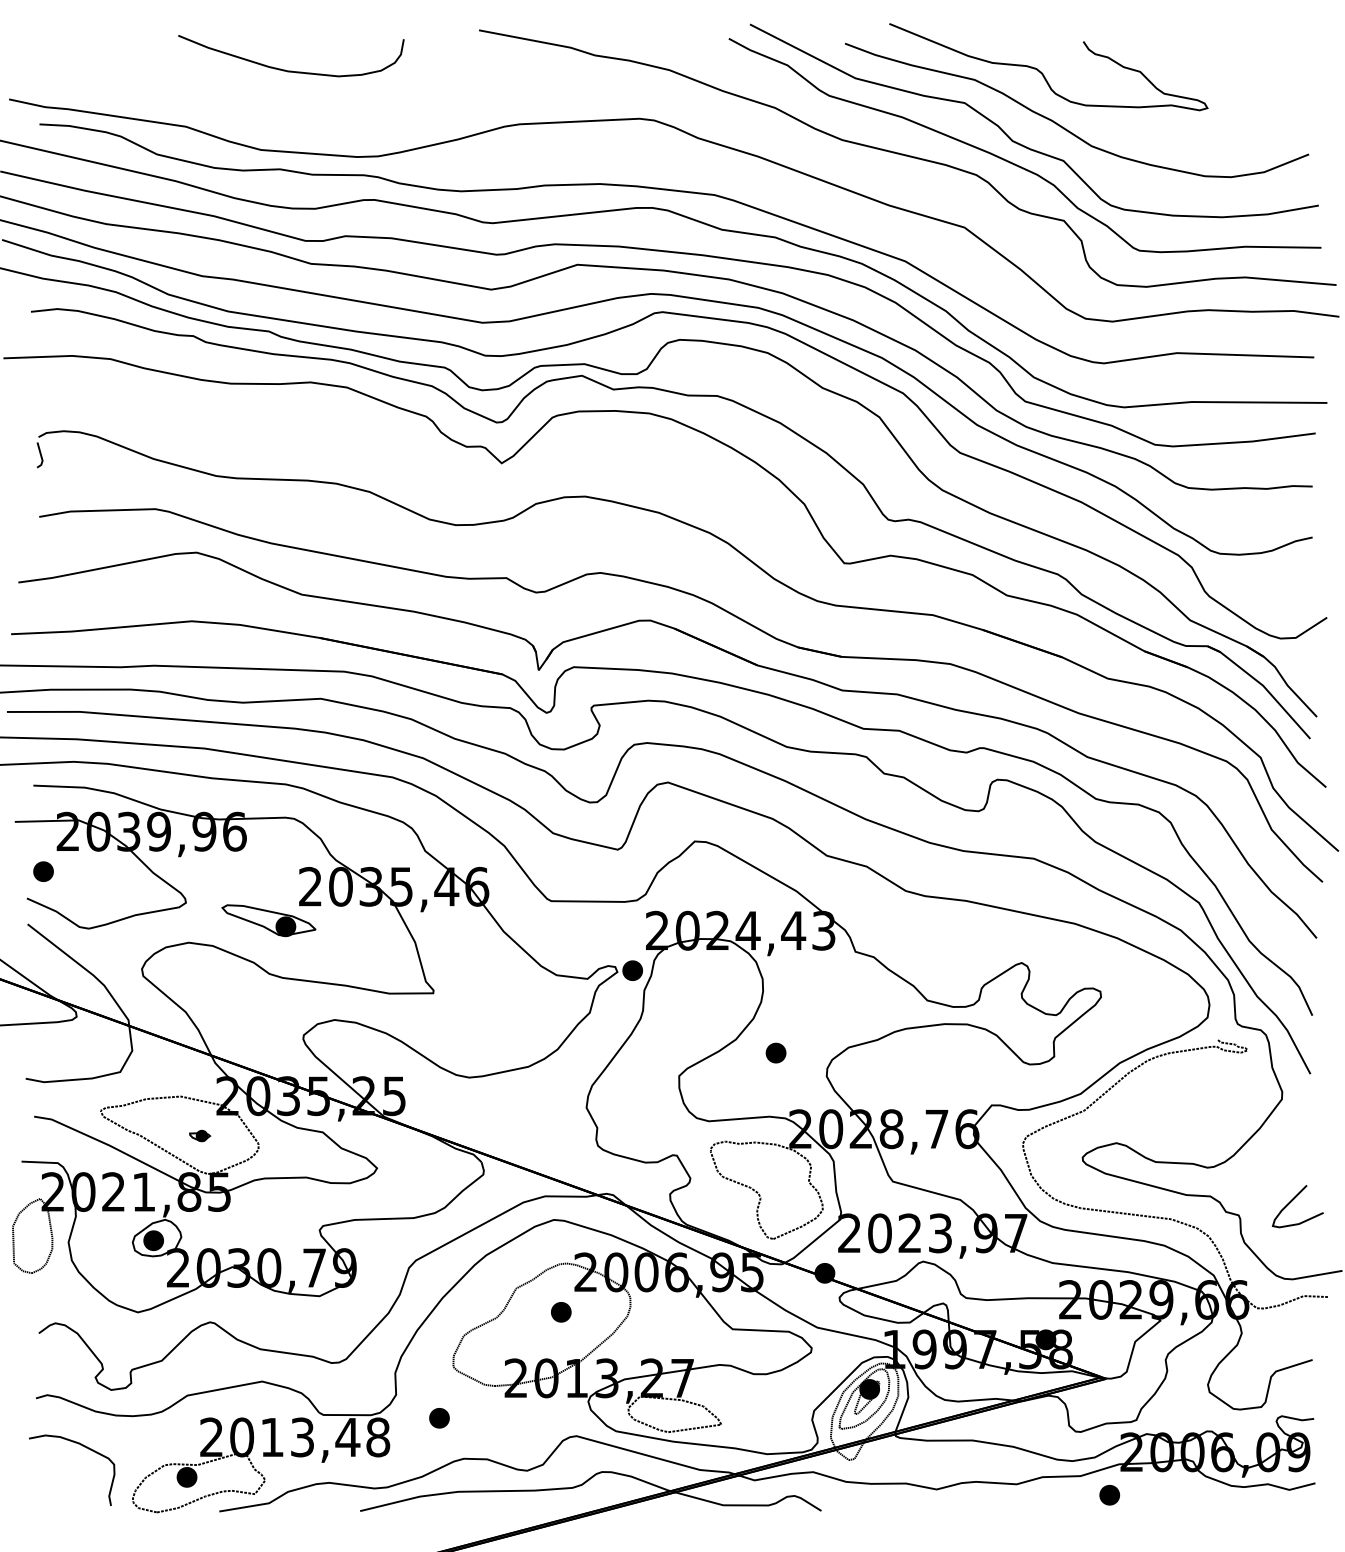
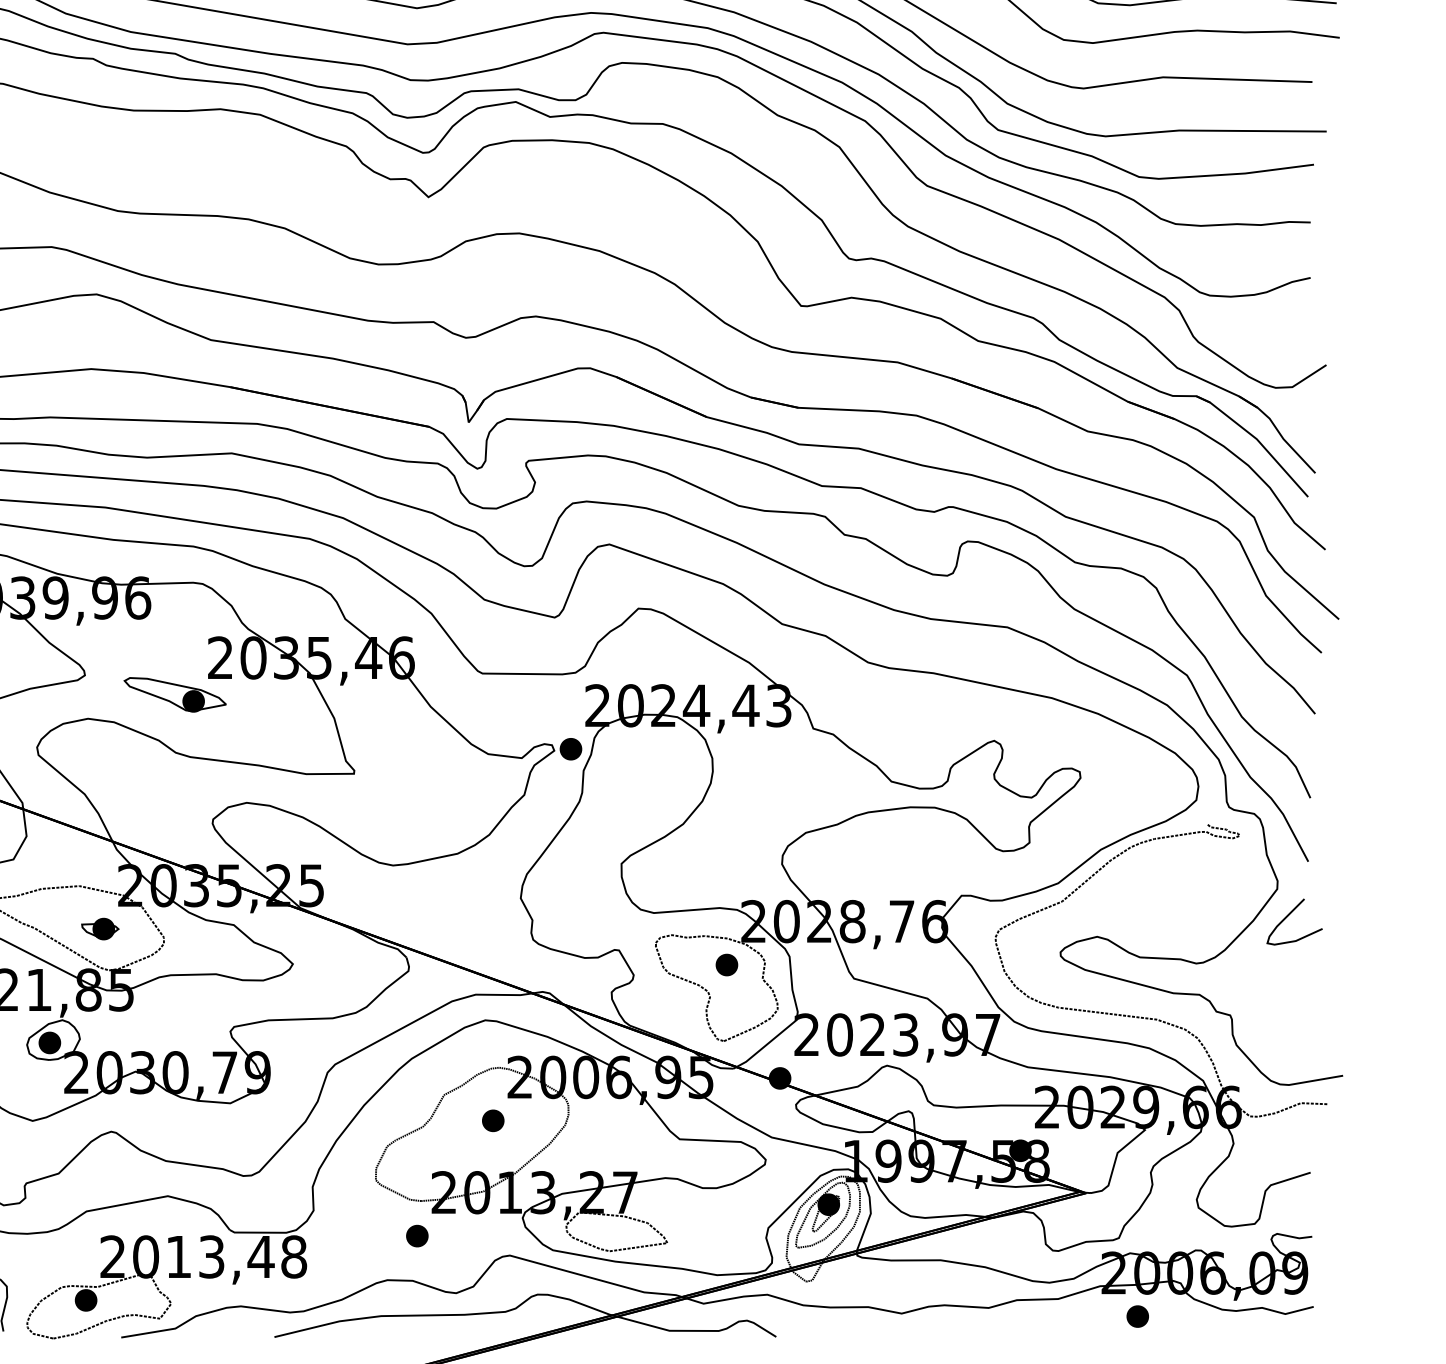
part: (775, 1052) -> (726, 964), moved
part: (199, 1135) -> (99, 928), size x1.67
curve: (1292, 1201) -> (1288, 916), moved
part: (439, 1418) -> (417, 1236), moved
part: (1109, 1495) -> (1137, 1316), moved

